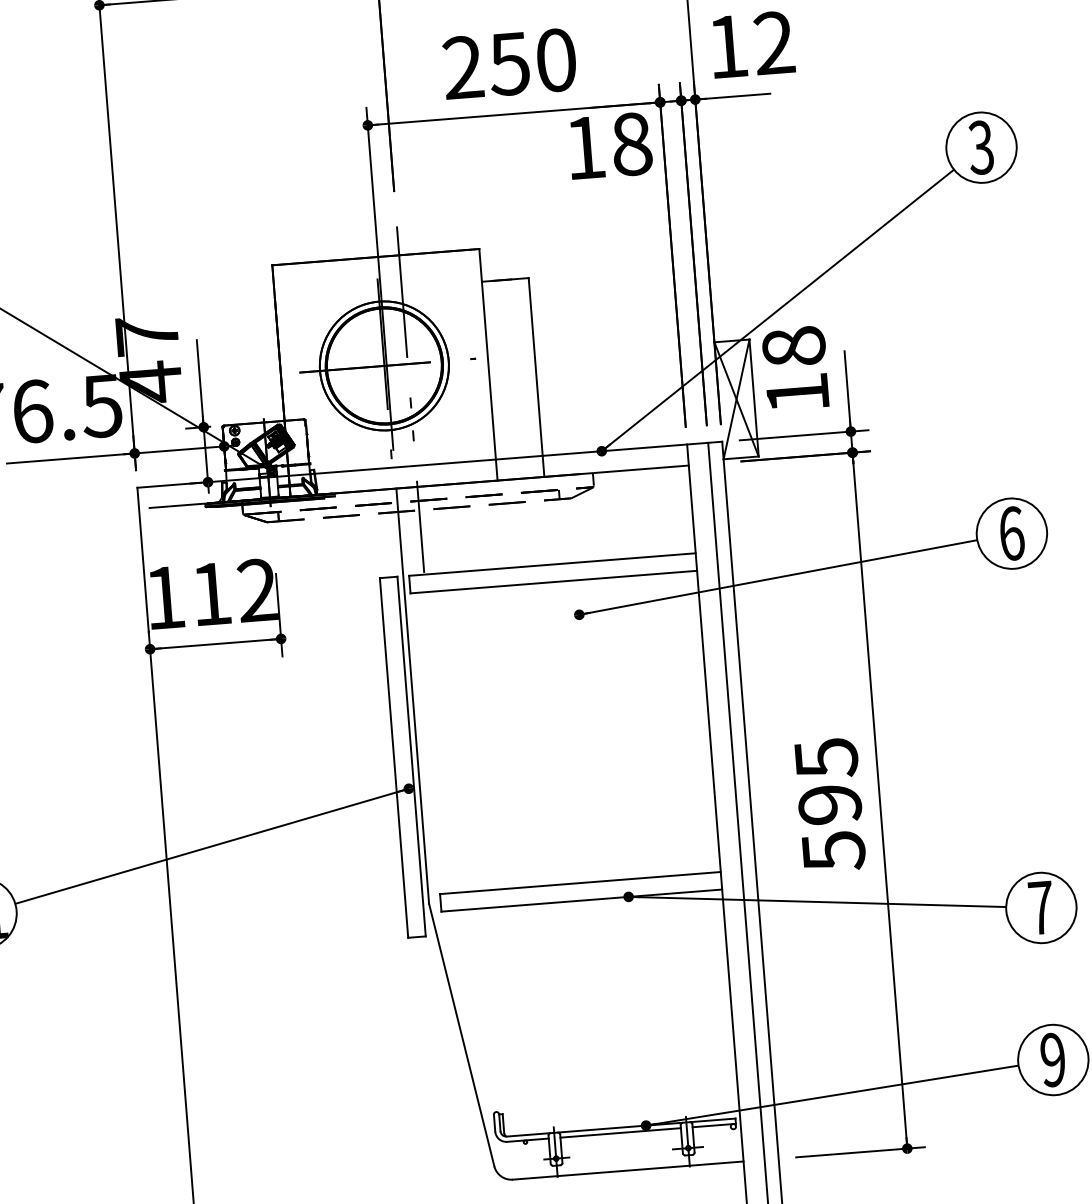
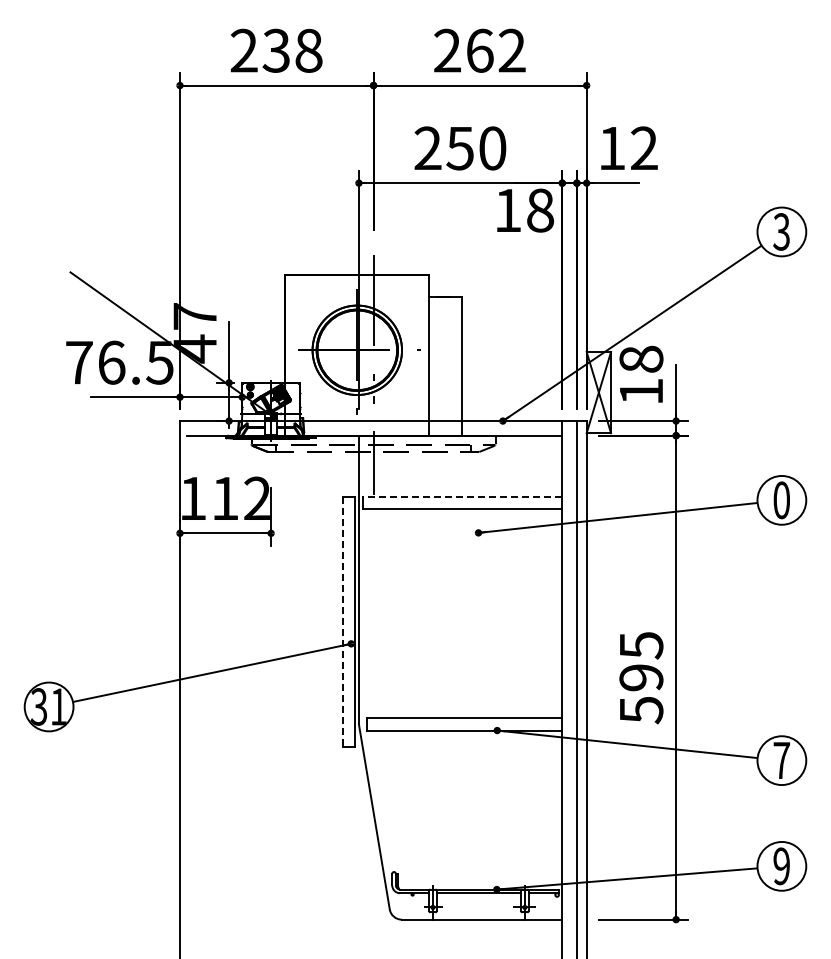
text: (1011, 533) -> (781, 500), 6 -> 0
line: (552, 564) -> (462, 496), solid -> dashed
line: (393, 759) -> (342, 622), solid -> dashed

